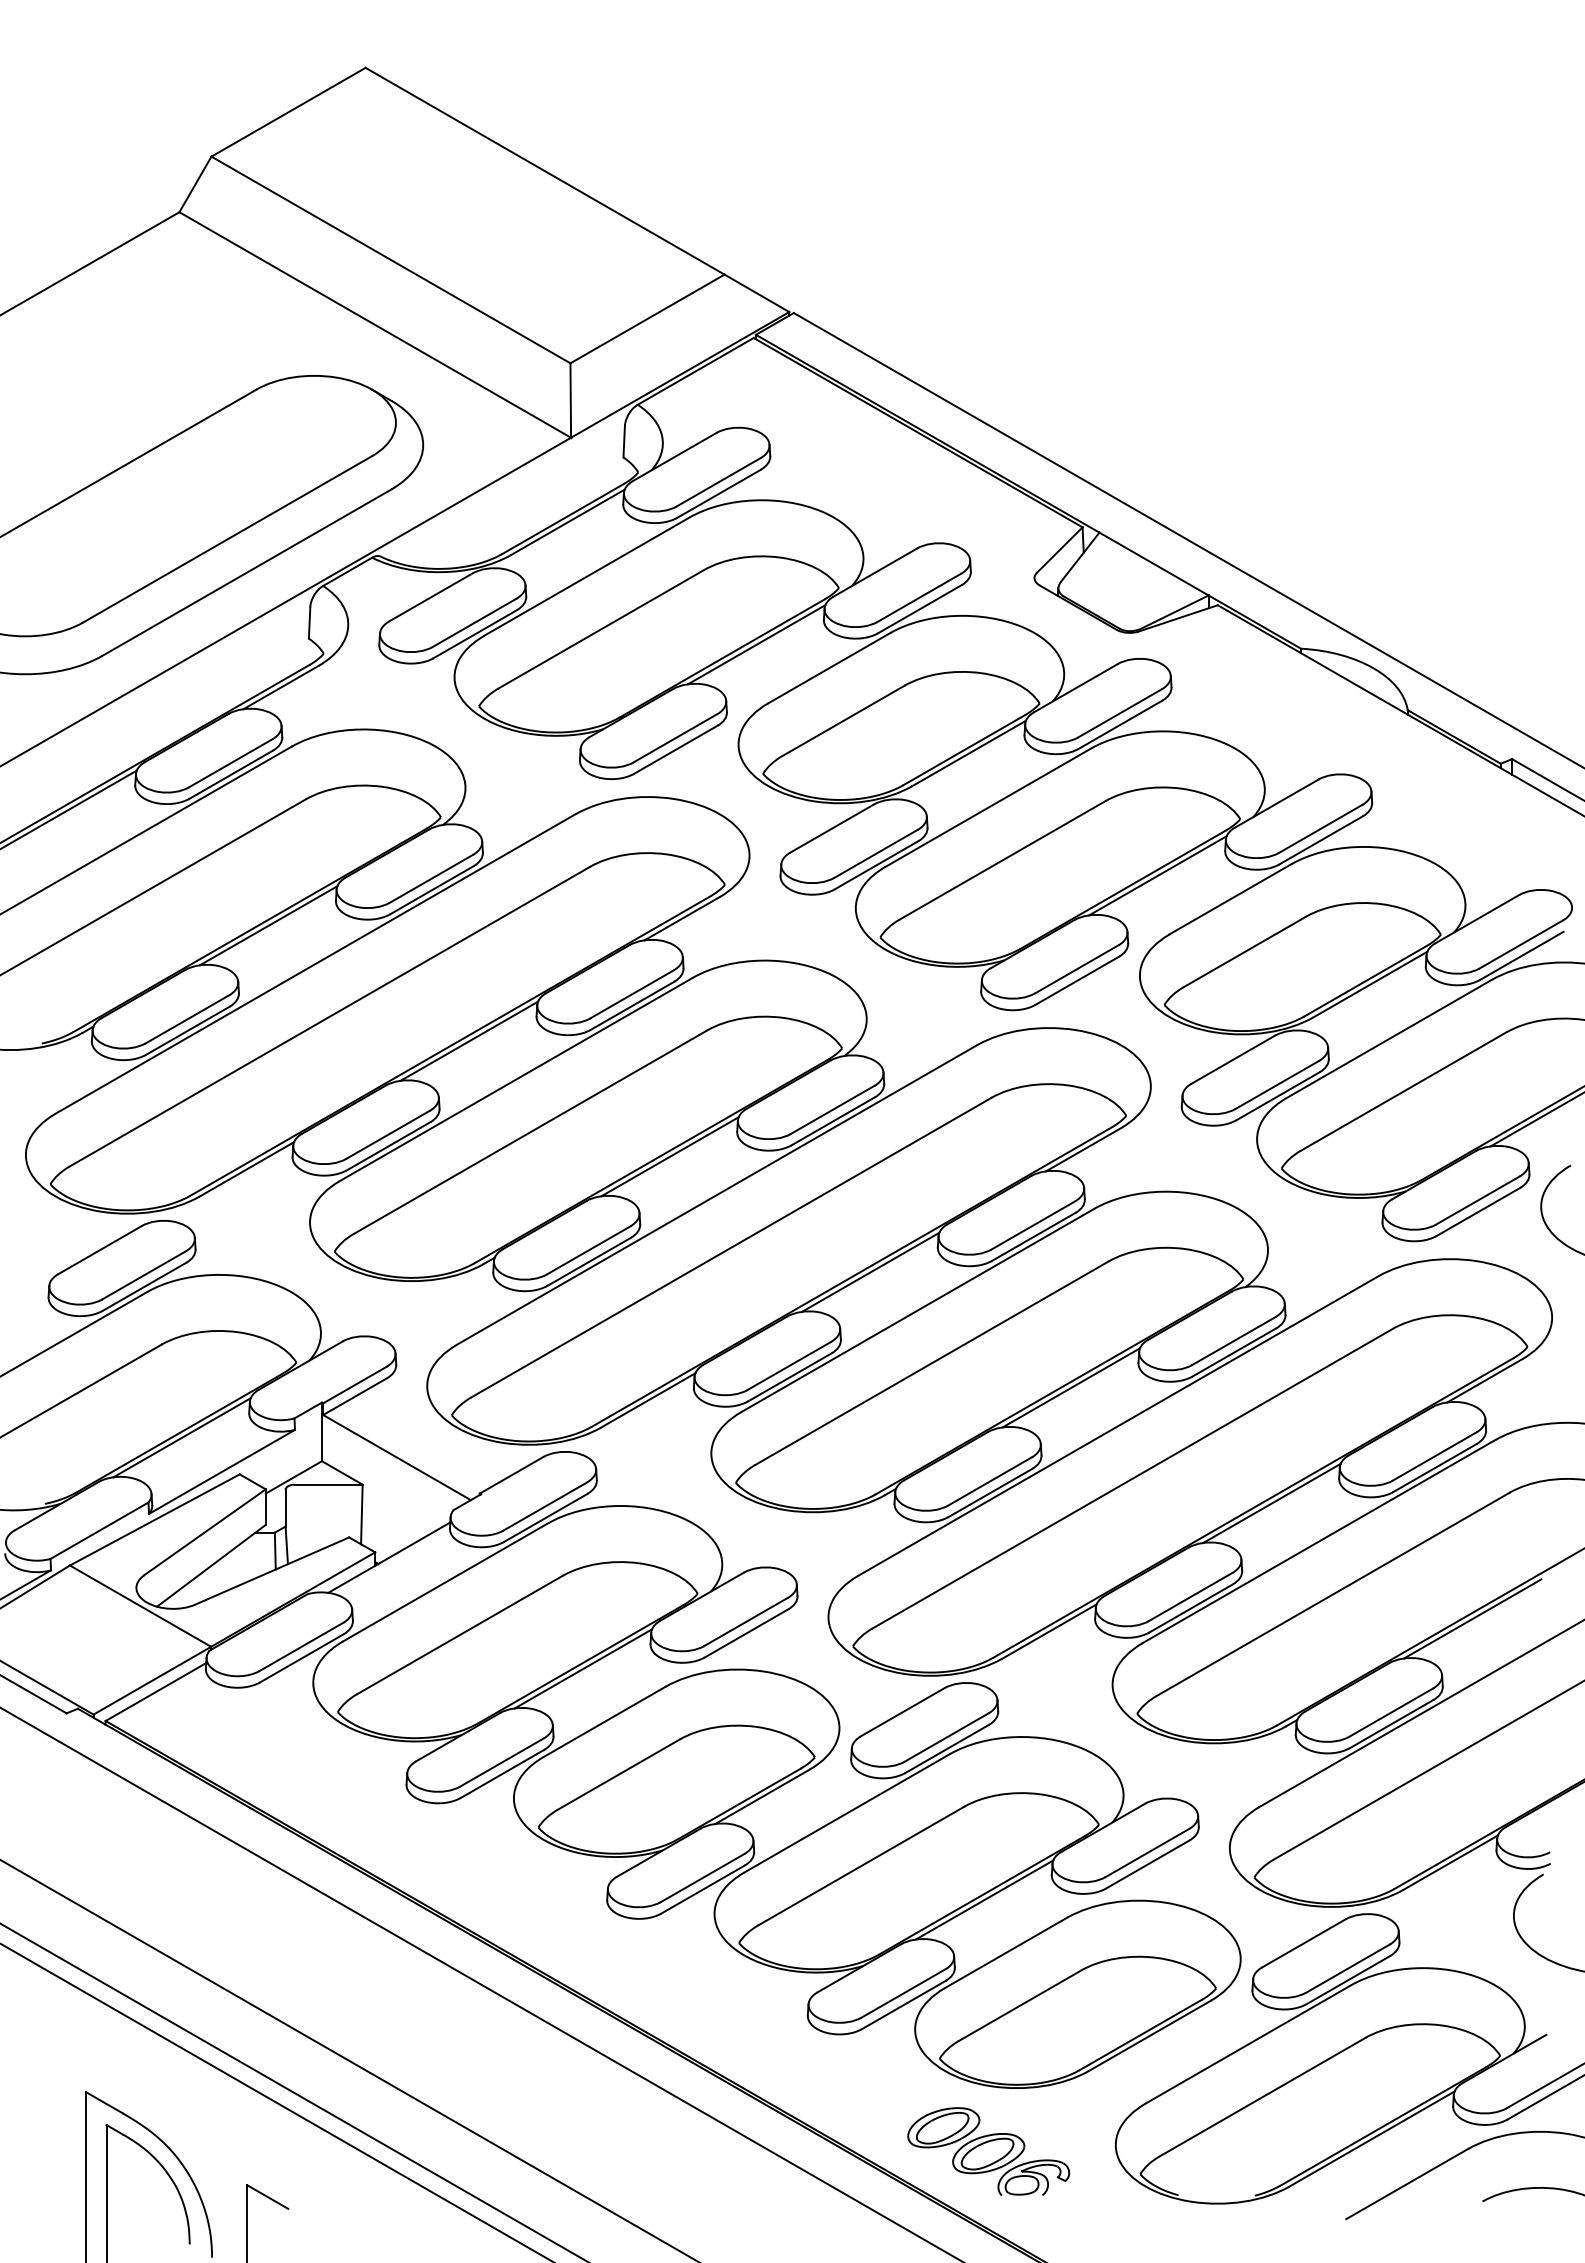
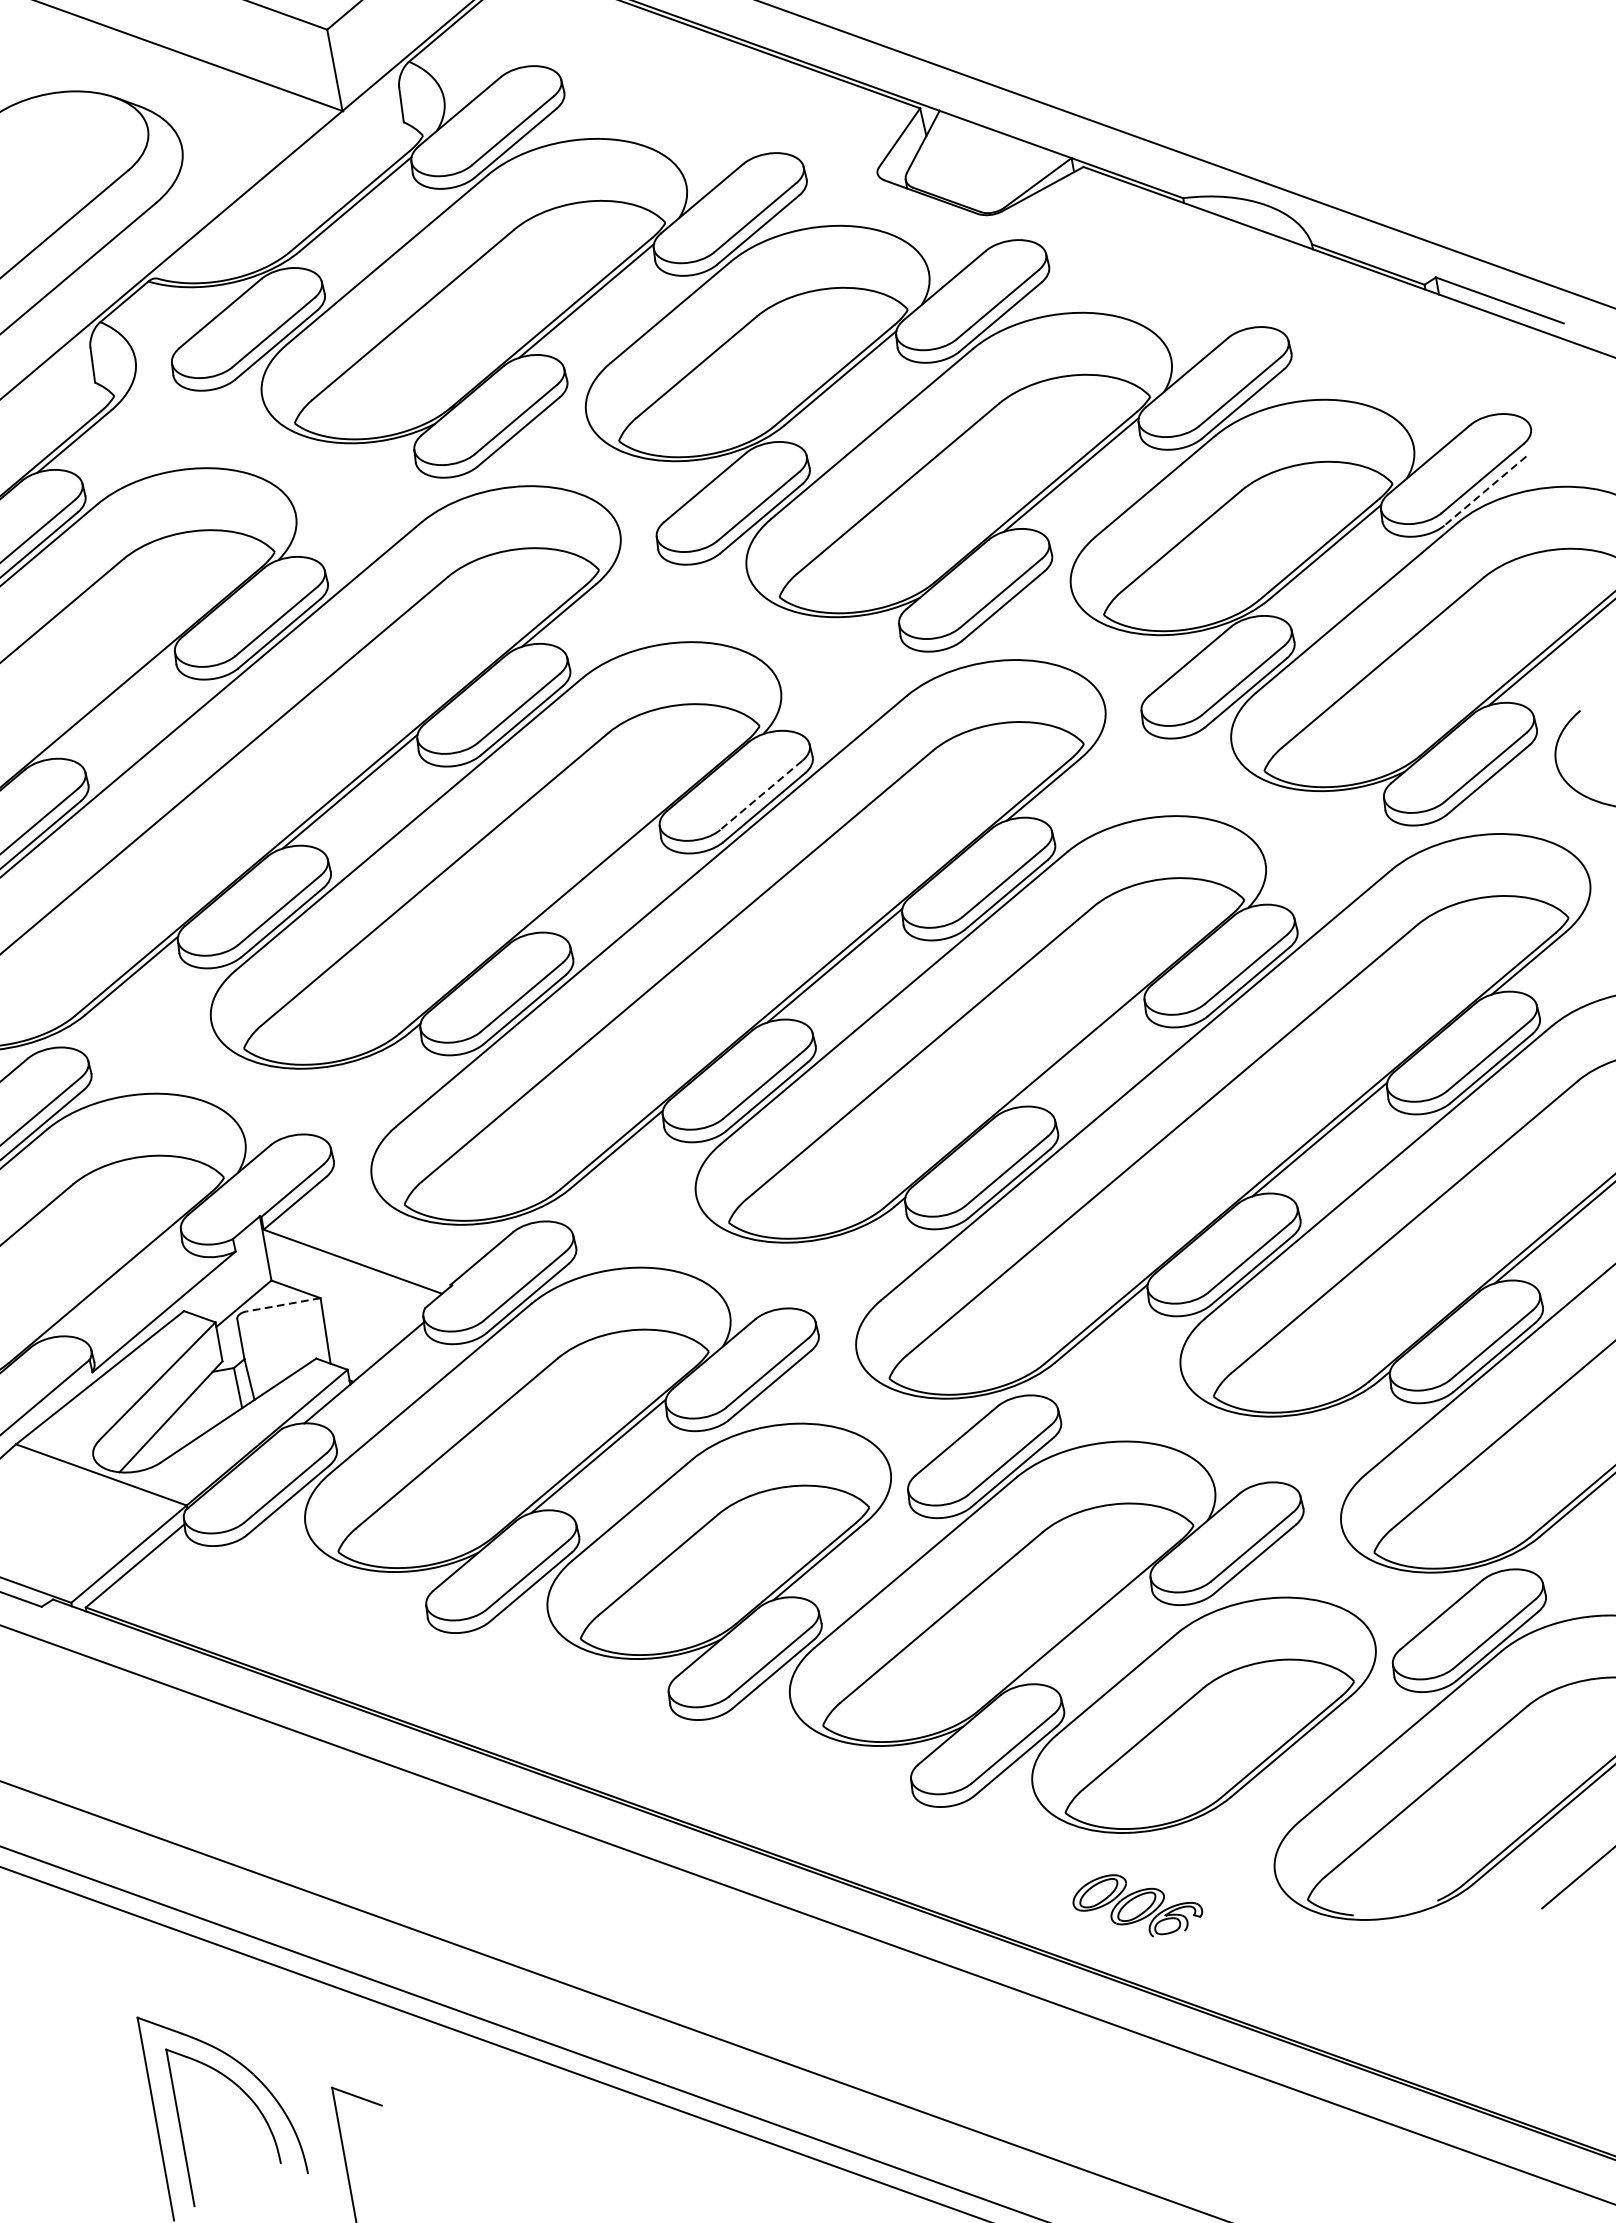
line: (268, 925) -> (107, 704), removed
line: (1521, 956) -> (1485, 491), solid -> dashed
line: (832, 1110) -> (761, 796), solid -> dashed
line: (669, 1156) -> (591, 878), removed
line: (1070, 1387) -> (1076, 1052), removed
line: (181, 1437) -> (113, 1282), removed
line: (328, 1484) -> (283, 1304), solid -> dashed
line: (984, 1899) -> (1083, 1629), removed
part: (988, 2151) -> (1137, 1904), size x0.7

